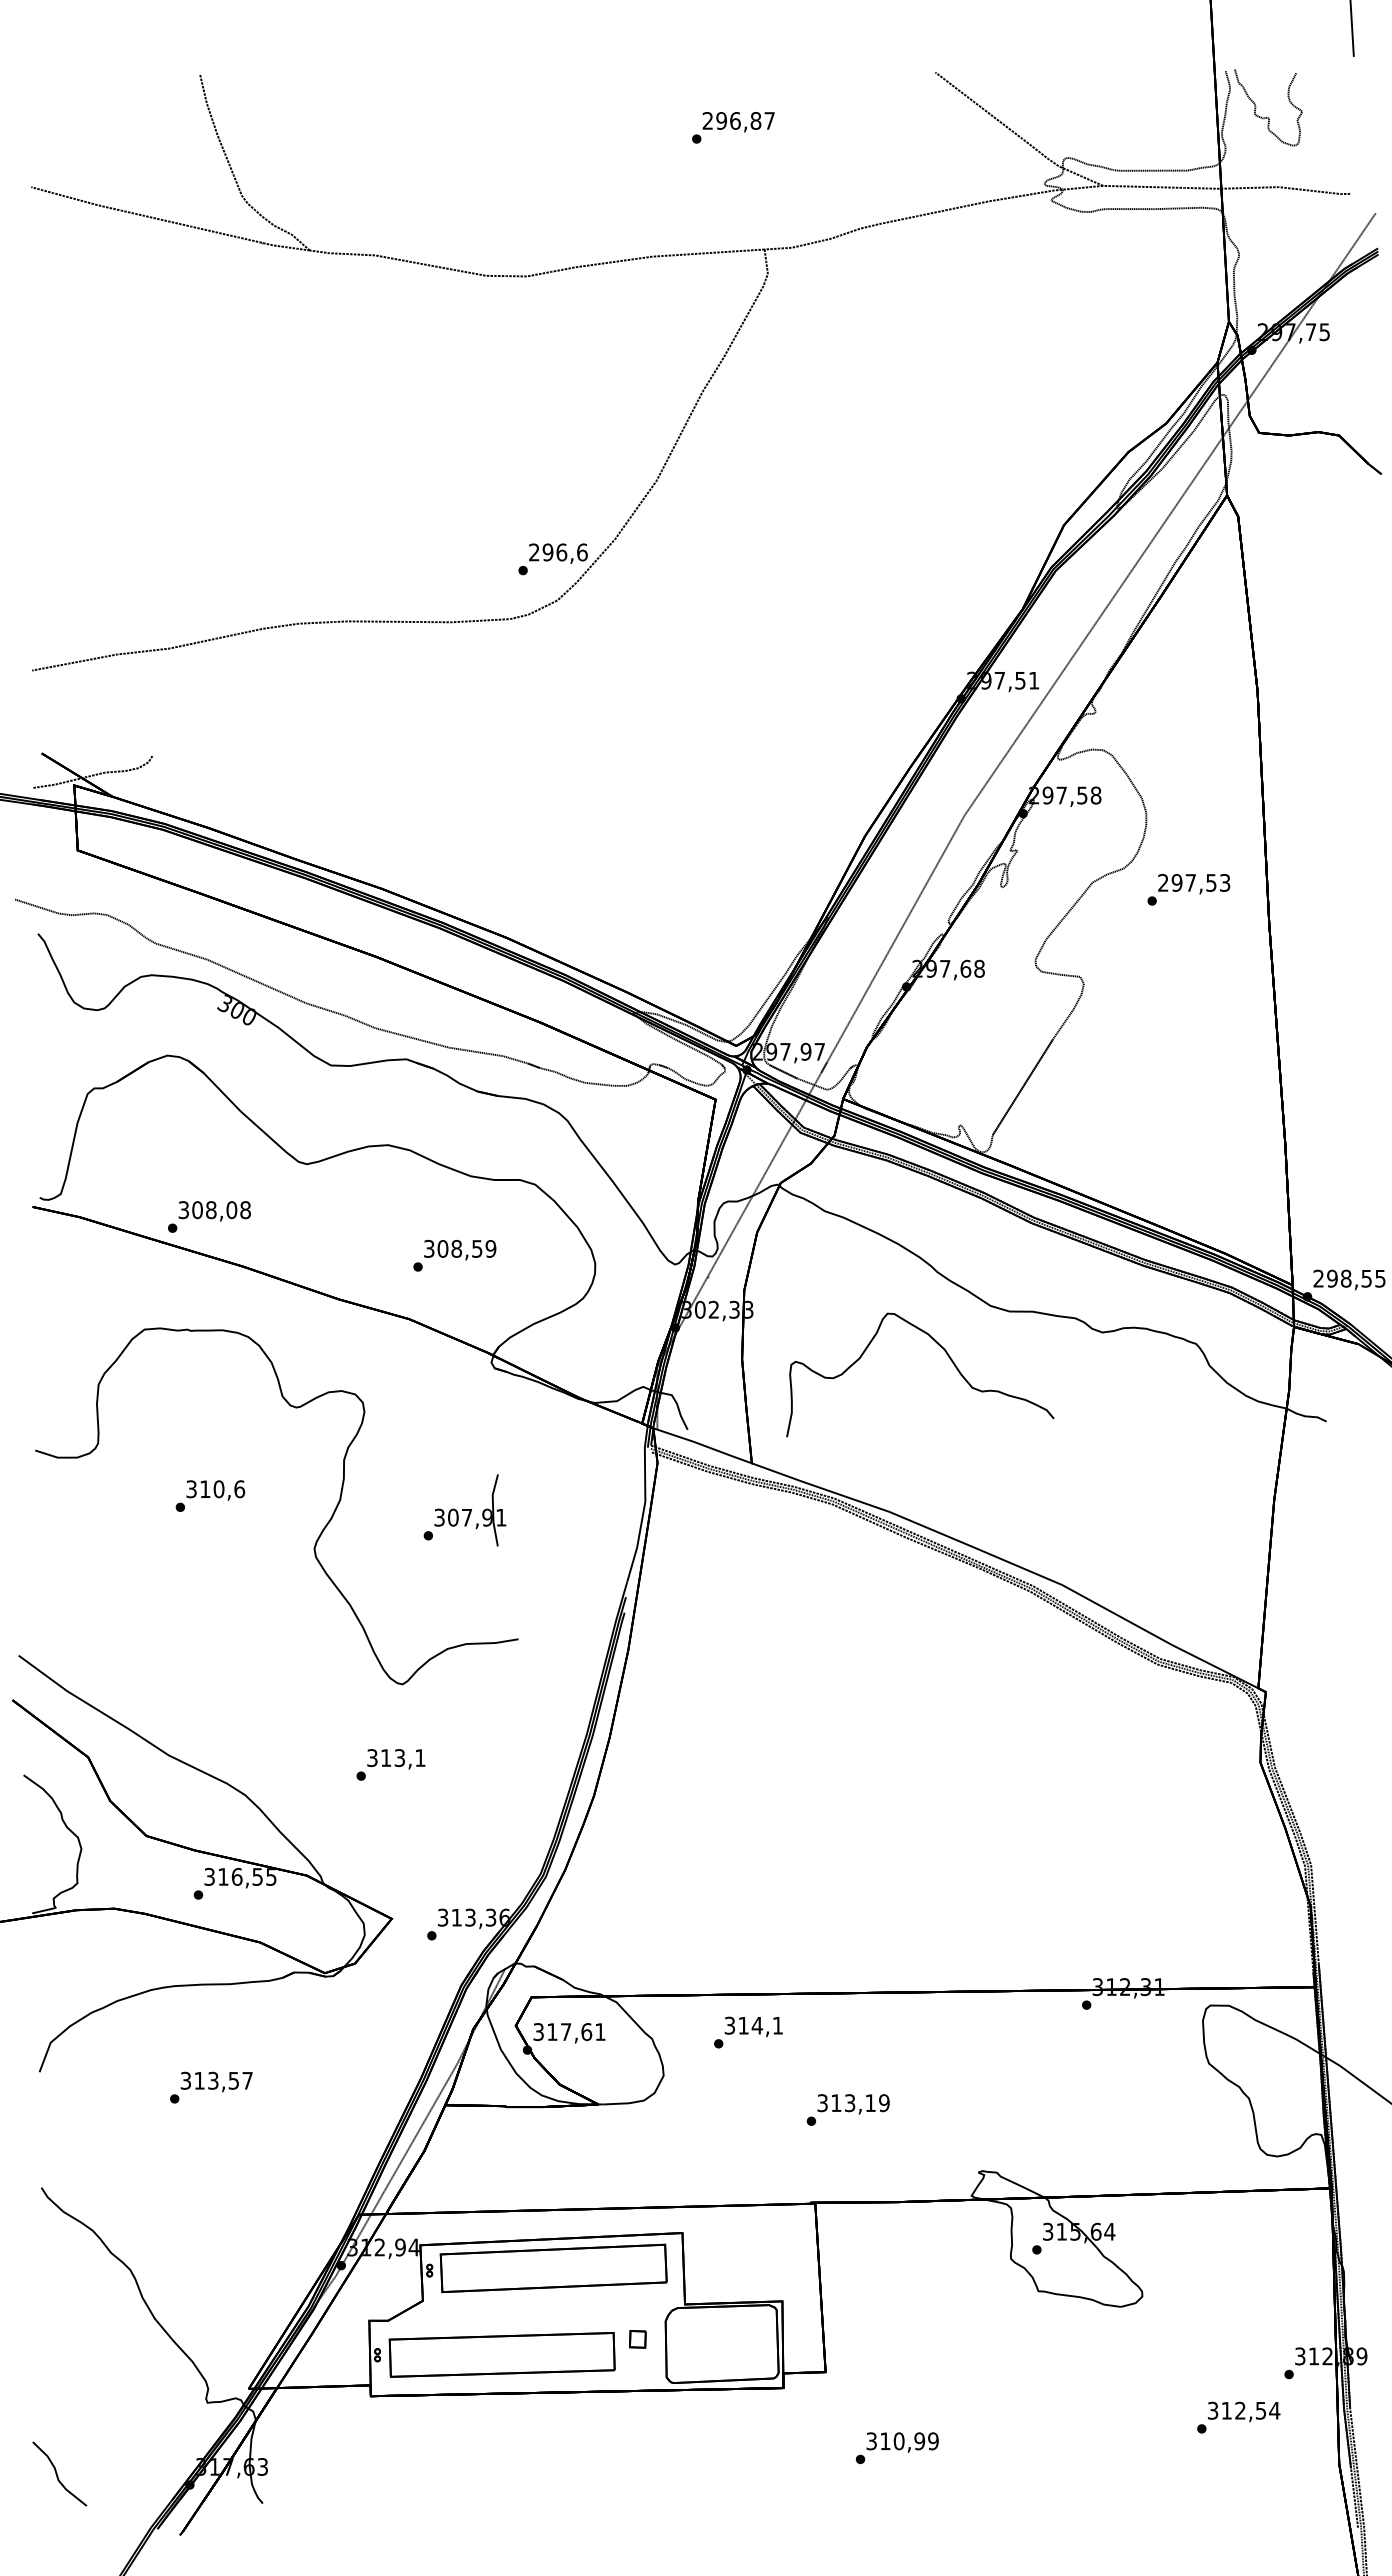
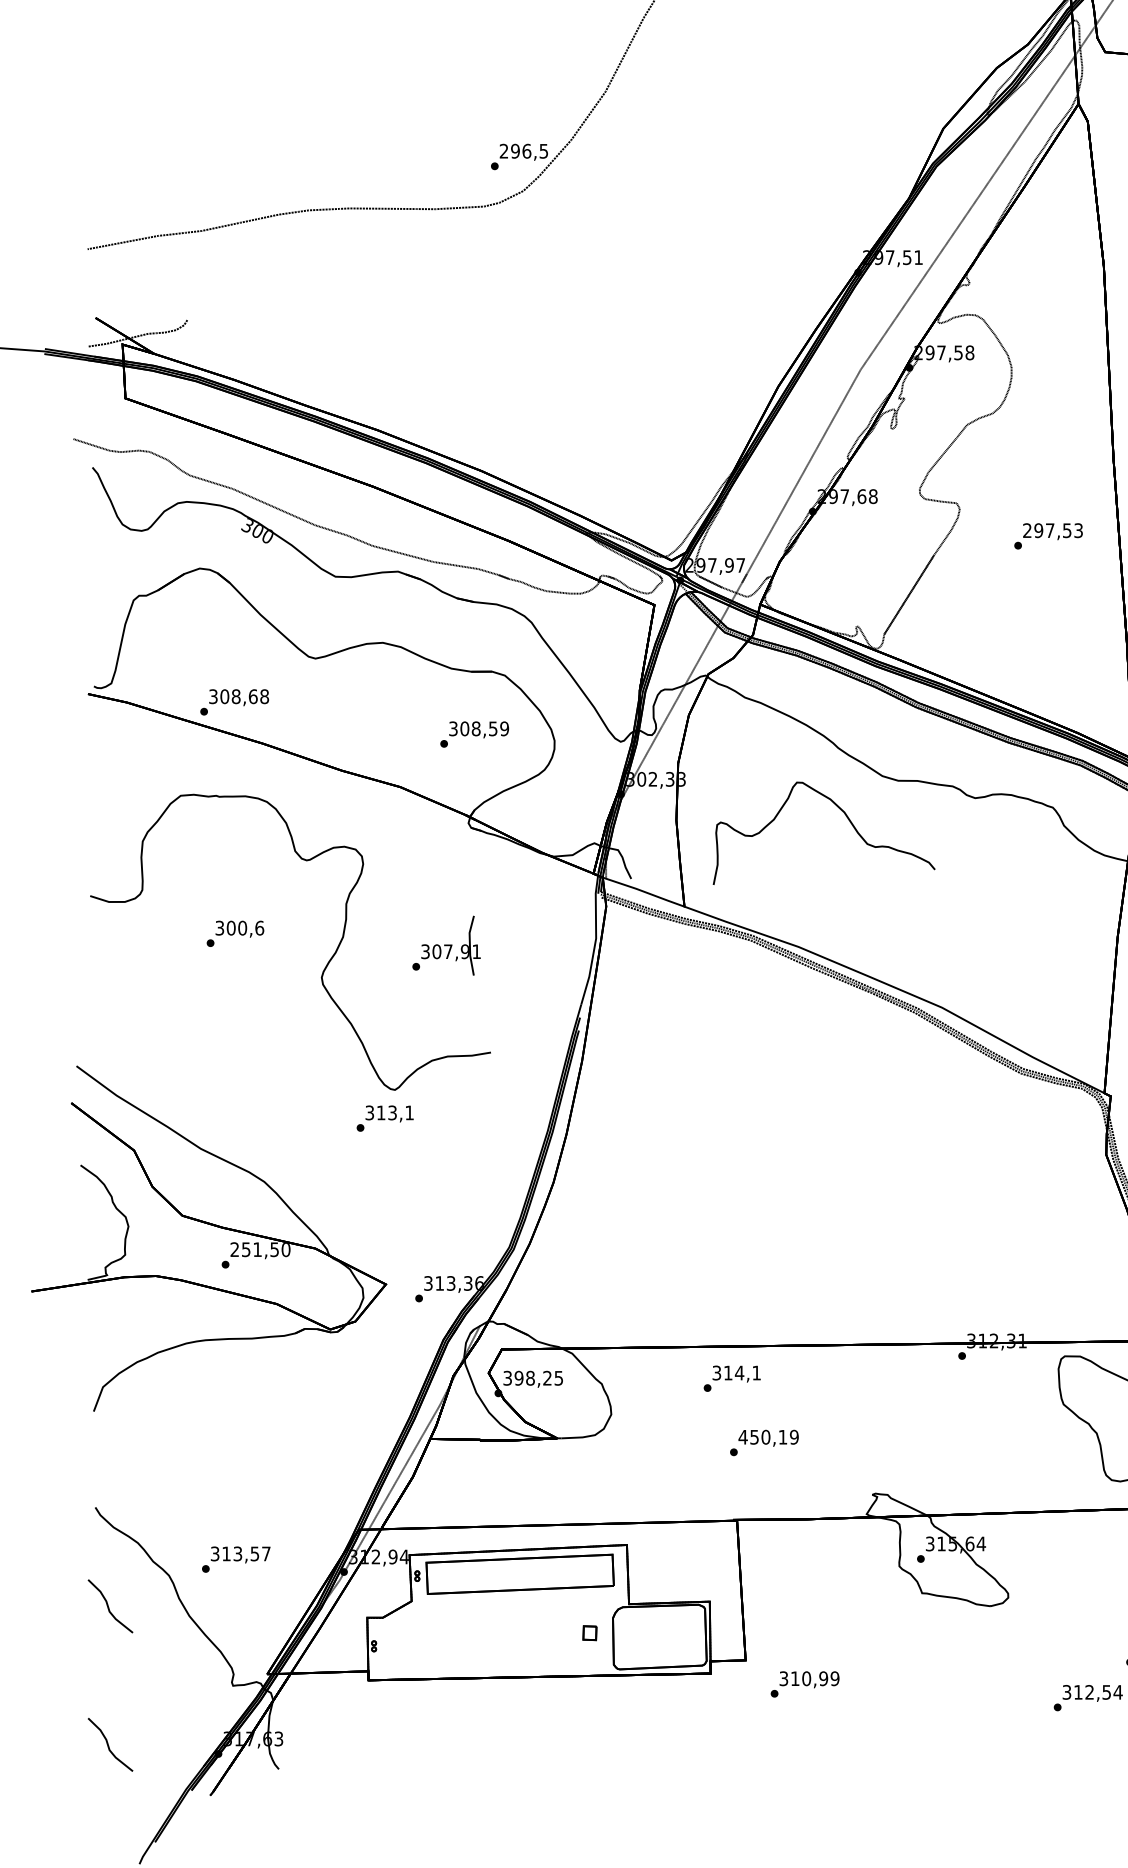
text: (582, 552) -> (544, 151), 296,6 -> 296,5
text: (1188, 889) -> (1048, 536), moved
text: (231, 1209) -> (252, 696), 308,08 -> 308,68
text: (454, 1255) -> (474, 734), moved
text: (205, 1489) -> (231, 928), 310,6 -> 300,6
text: (390, 1764) -> (384, 1118), moved
text: (240, 1876) -> (260, 1249), 316,55 -> 251,50
text: (576, 2032) -> (539, 1378), 317,61 -> 398,25
text: (748, 2032) -> (732, 1378), moved
text: (211, 2087) -> (236, 1559), moved
text: (835, 2103) -> (753, 1437), 313,19 -> 450,19
part: (59, 2306) -> (110, 1605), added
part: (501, 2354) -> (476, 1645), removed
text: (896, 2447) -> (804, 1683), moved

